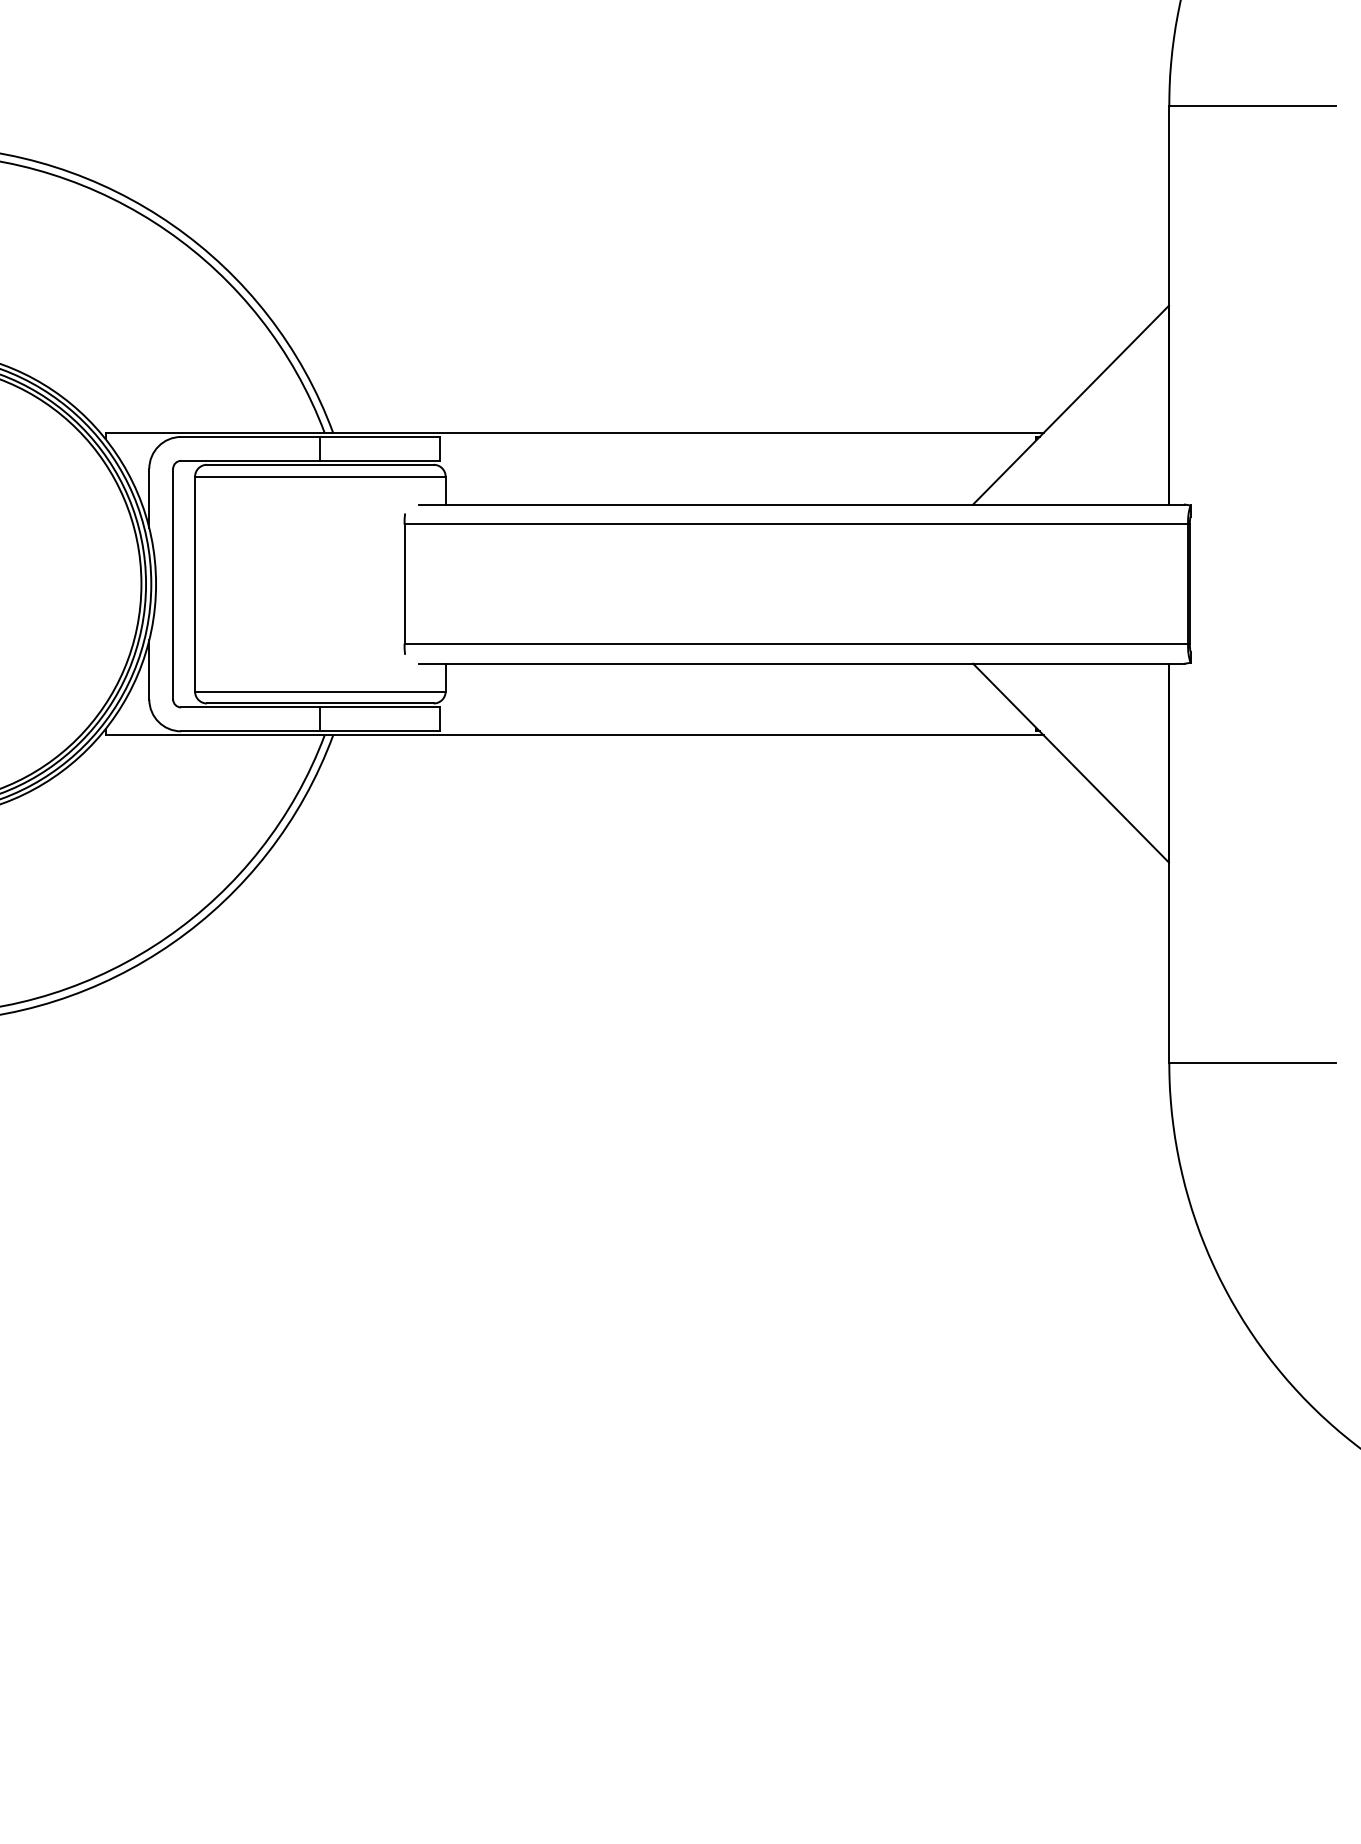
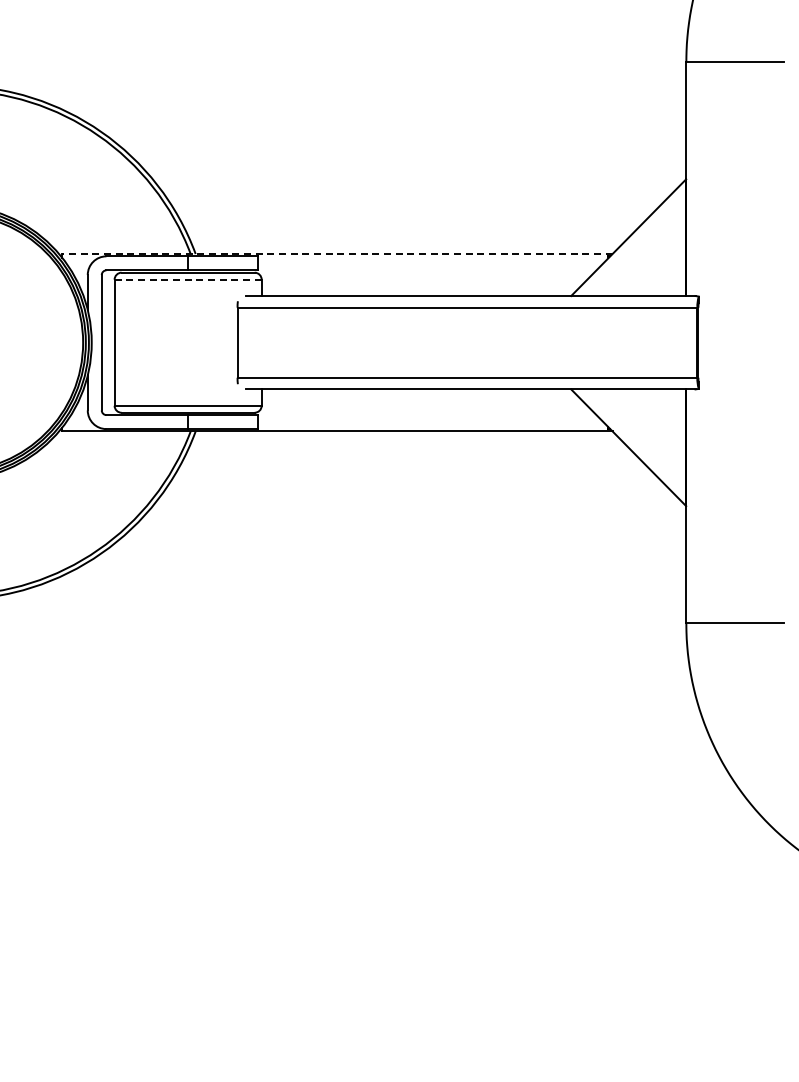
line: (573, 433) -> (336, 254), solid -> dashed
line: (320, 476) -> (188, 279), solid -> dashed

